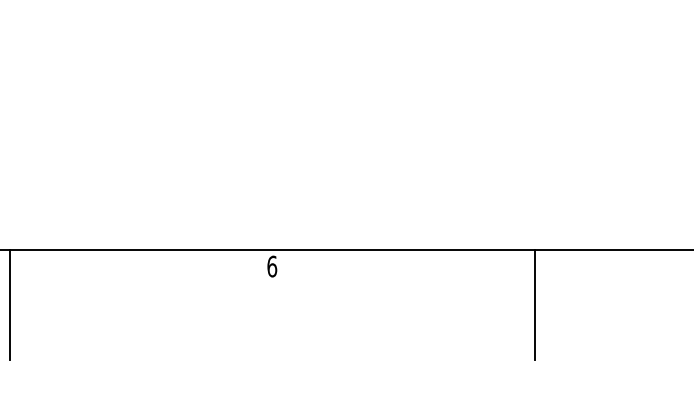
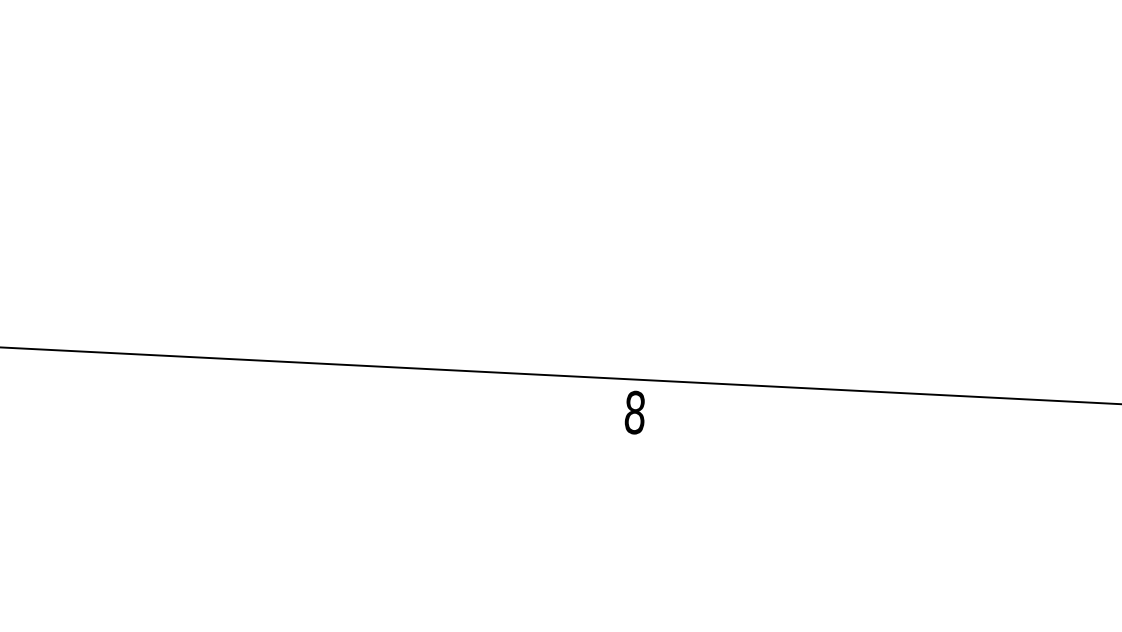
text: (272, 266) -> (635, 412), 6 -> 8
line: (10, 304) -> (107, 461), removed

